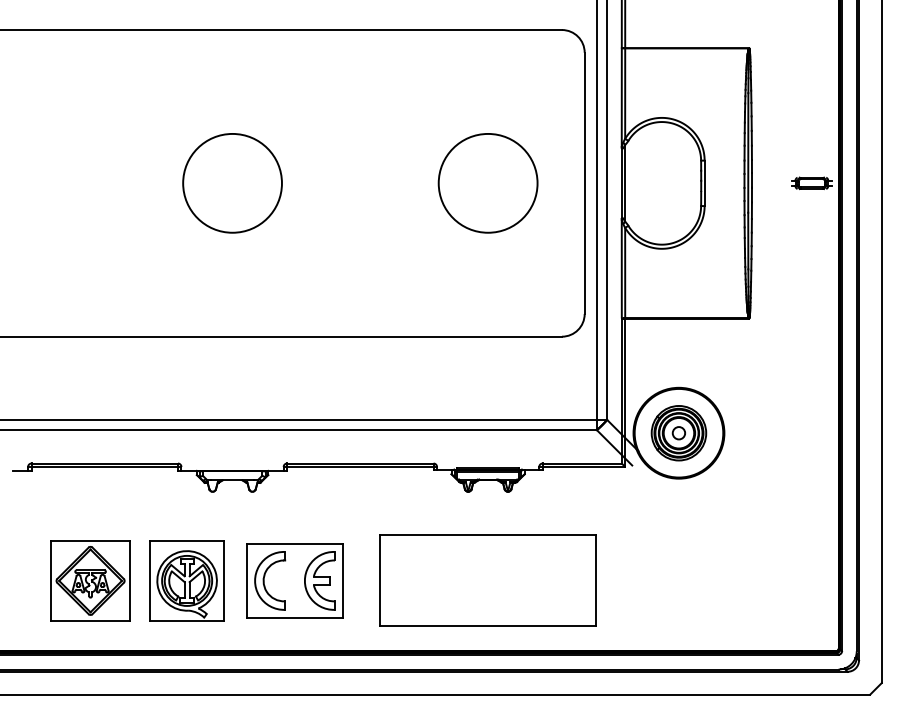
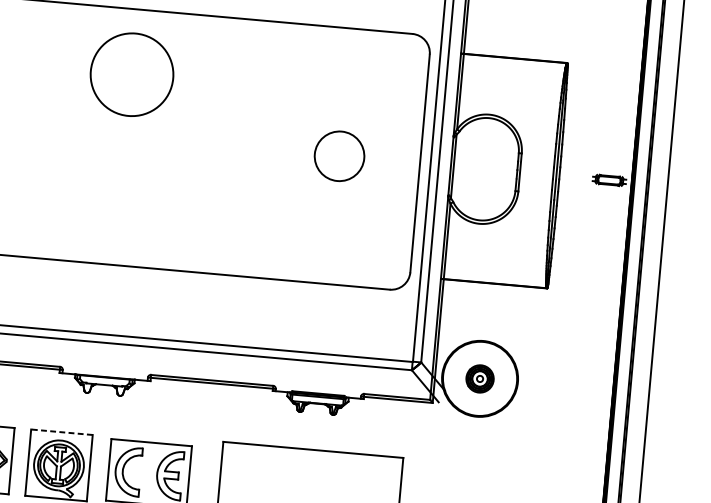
circle: (487, 182) -> (339, 155), size x0.6
circle: (232, 183) -> (131, 74), moved
part: (678, 433) -> (479, 379), size x0.6
line: (187, 541) -> (62, 432), solid -> dashed

